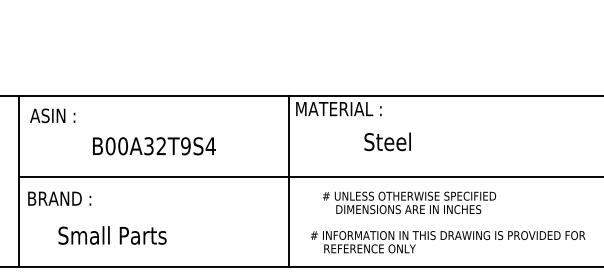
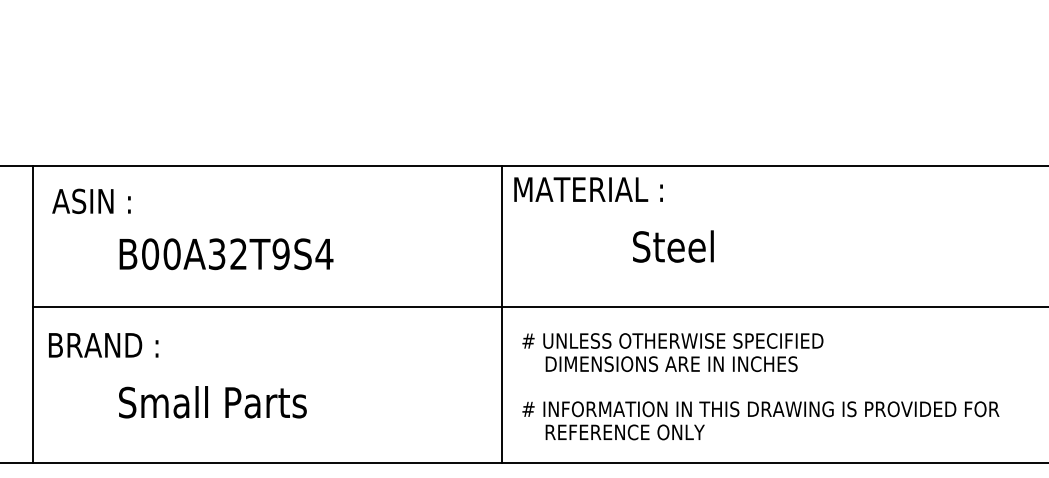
text: (154, 146) -> (226, 254), moved
text: (409, 202) -> (672, 351), moved
text: (112, 235) -> (212, 402), moved
text: (448, 242) -> (761, 421), moved

